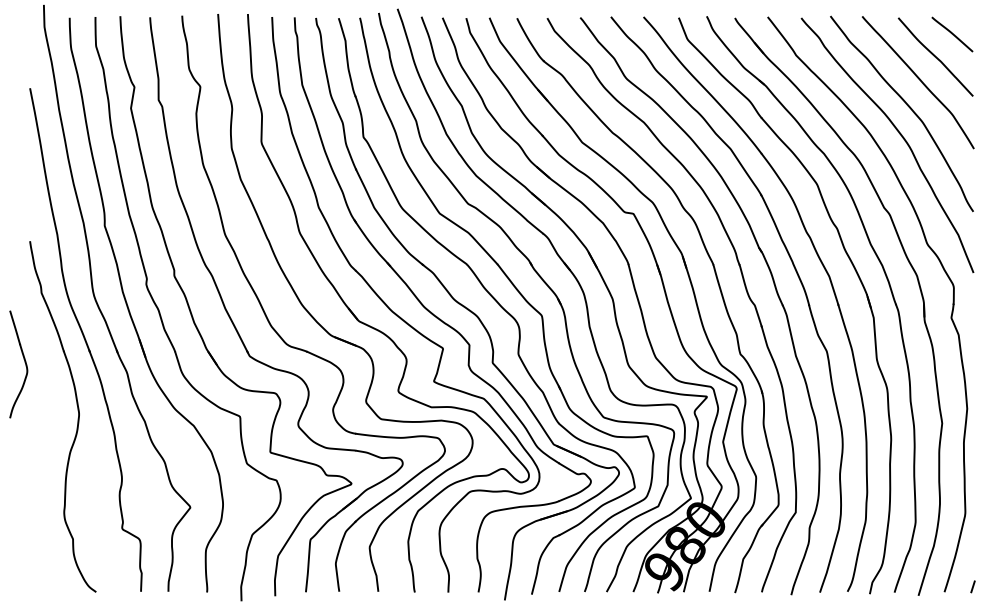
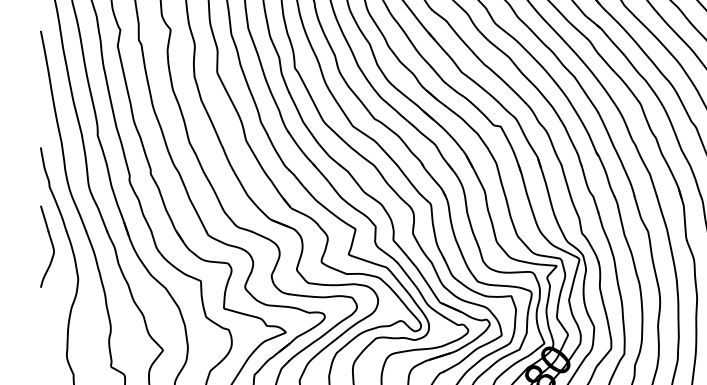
part: (24, 362) -> (51, 245), moved

